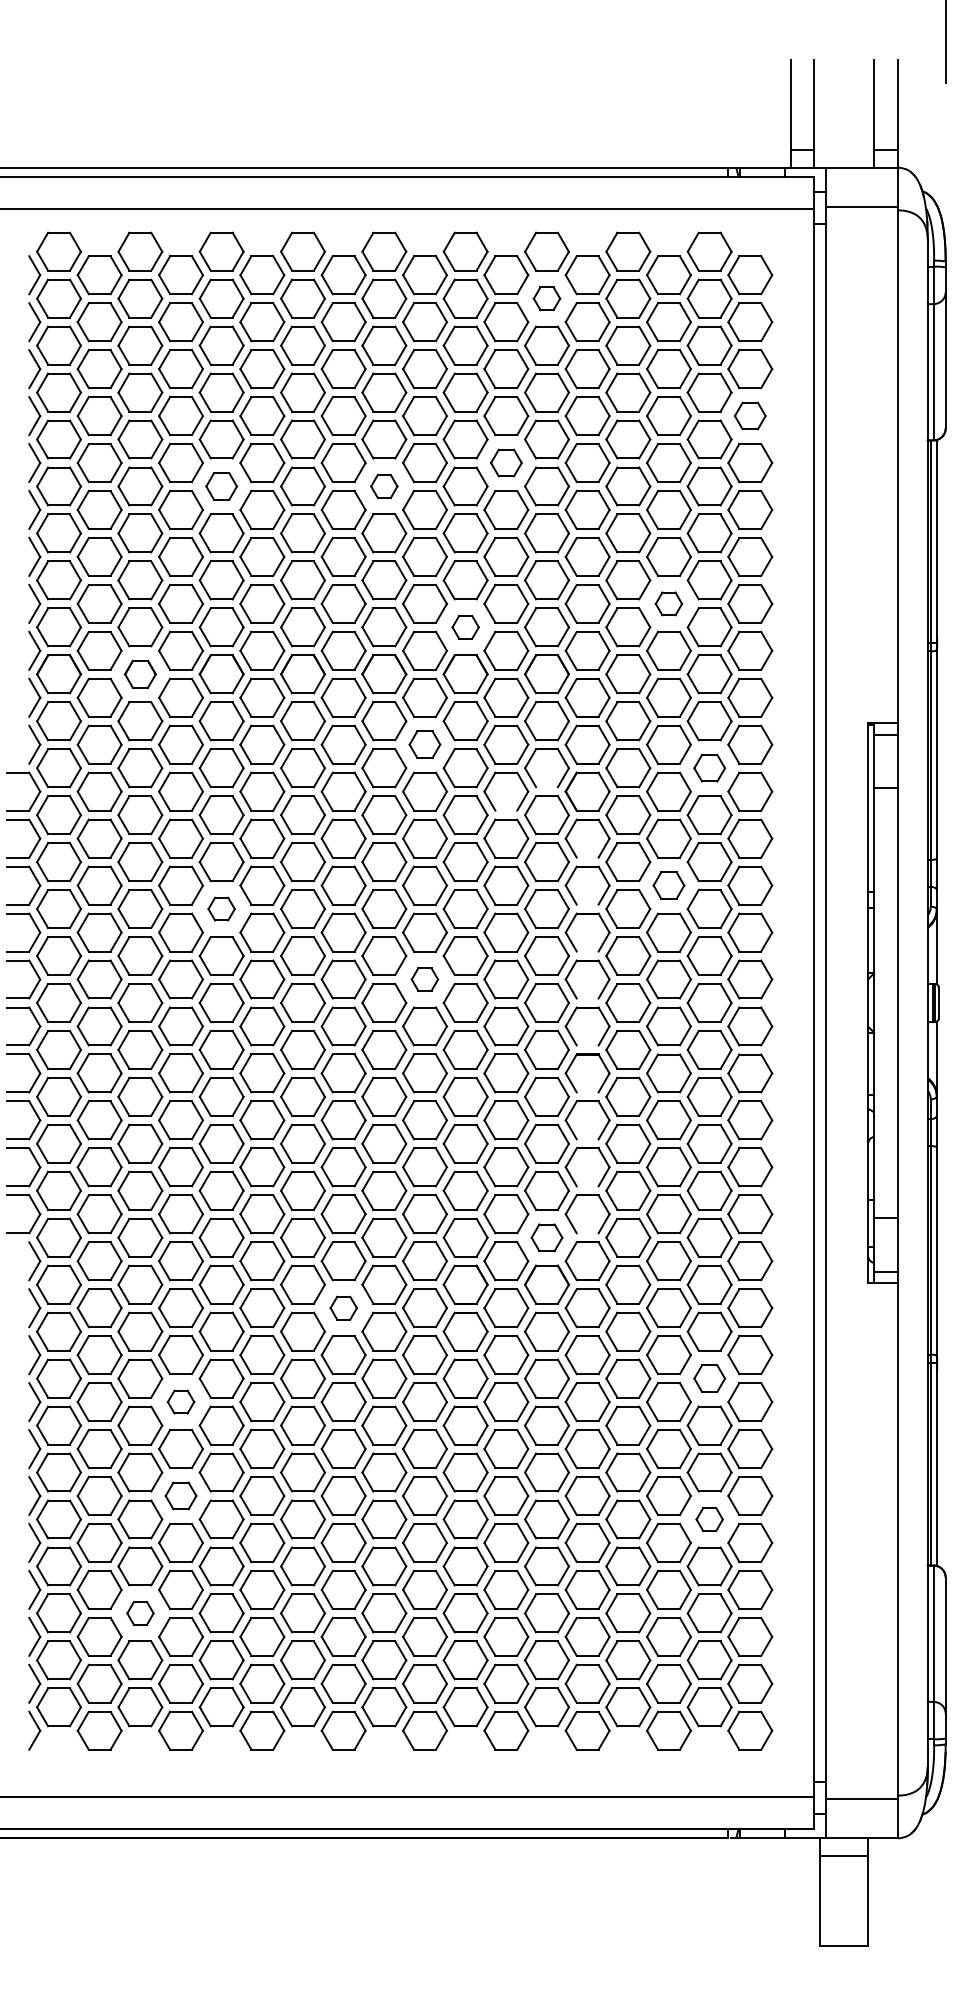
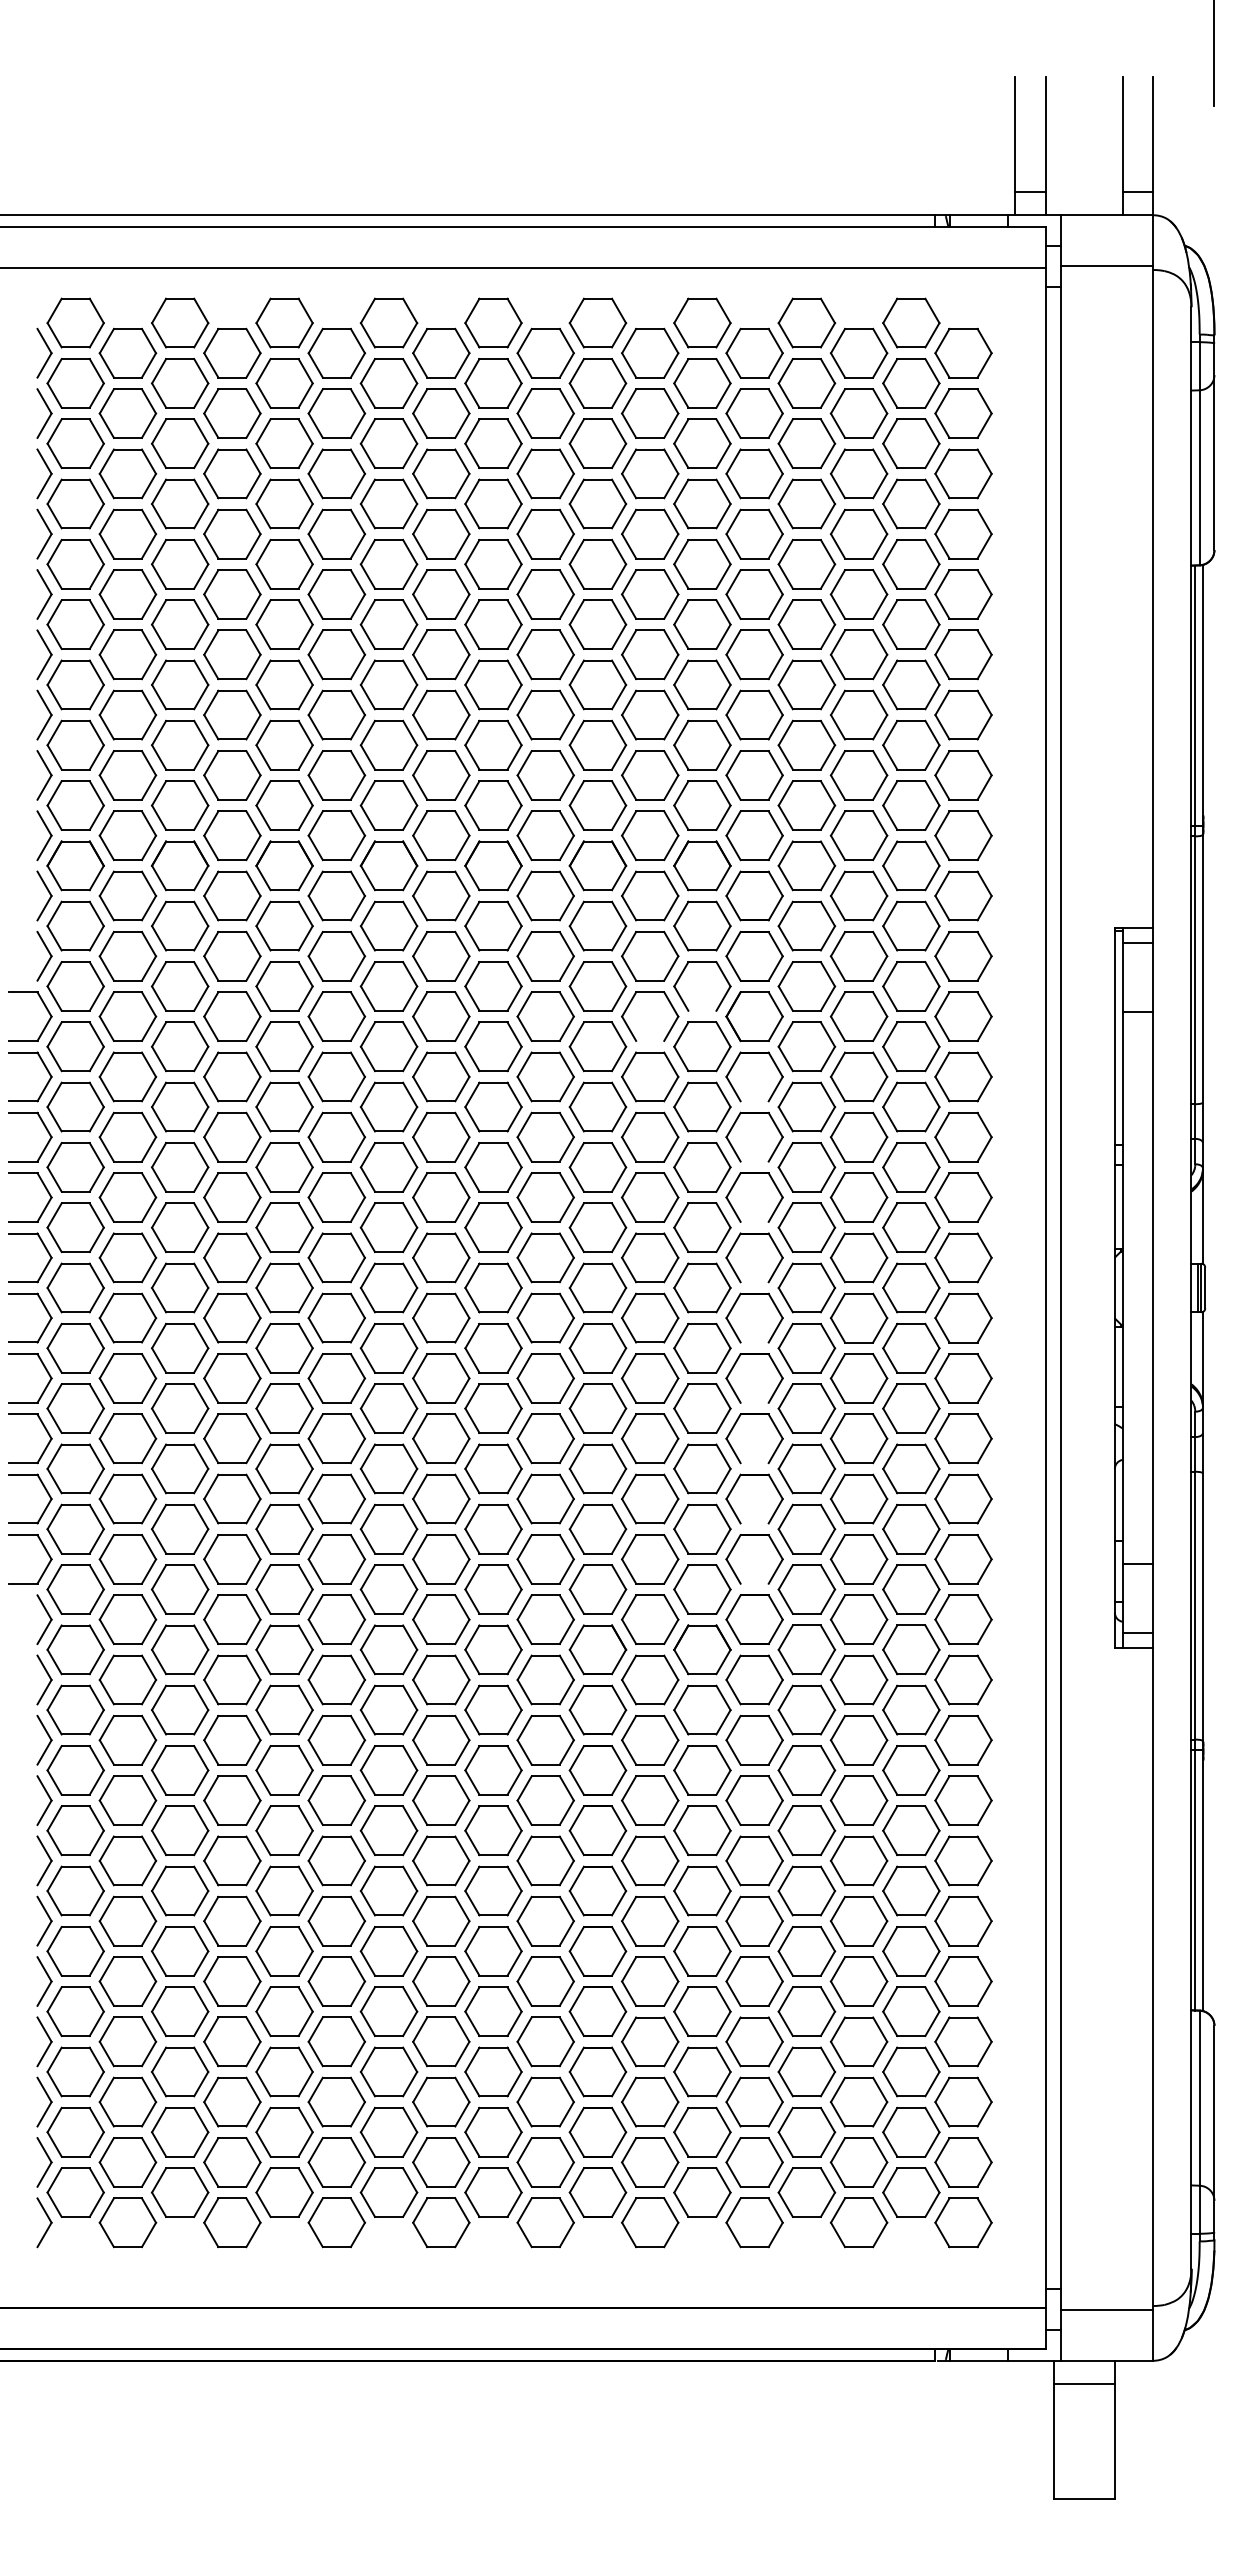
part: (547, 298) -> (702, 383), size x1.67
part: (750, 415) -> (963, 533), size x1.43
part: (506, 463) -> (650, 594), size x1.43
part: (221, 486) -> (284, 624), size x1.43
part: (384, 486) -> (493, 624), size x1.67
part: (668, 603) -> (858, 775), size x1.67
part: (465, 627) -> (597, 805), size x1.67
part: (140, 674) -> (180, 865), size x1.43
part: (424, 744) -> (545, 955), size x1.43
part: (709, 768) -> (911, 986), size x1.43
part: (668, 885) -> (858, 1136), size x1.43
part: (221, 909) -> (284, 1167), size x1.67
part: (424, 979) -> (545, 1257), size x1.67
part: (547, 1237) -> (702, 1589), size x1.43
part: (343, 1307) -> (441, 1679), size x1.67
part: (709, 1378) -> (911, 1770), size x1.43
part: (181, 1402) -> (232, 1800), size x1.67
part: (181, 1495) -> (232, 1920), size x1.43
part: (709, 1519) -> (911, 1951), size x1.67
part: (140, 1613) -> (180, 2071), size x1.67

